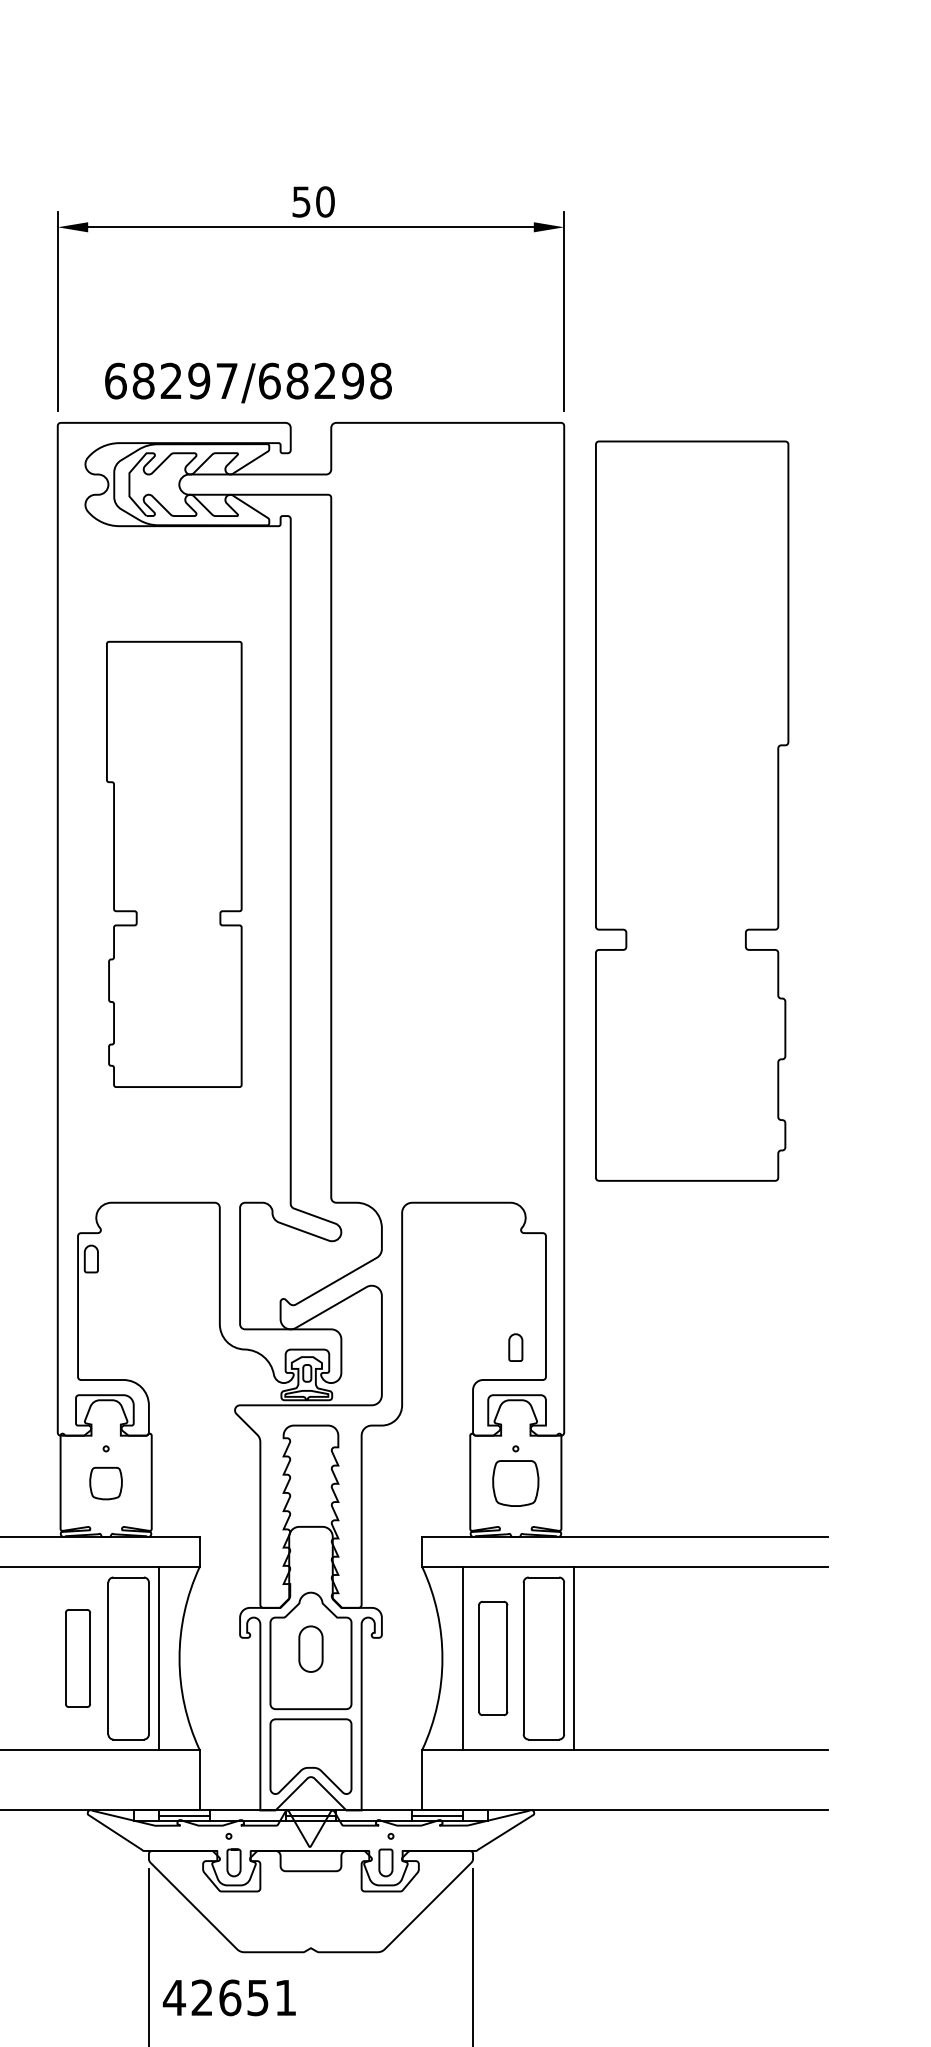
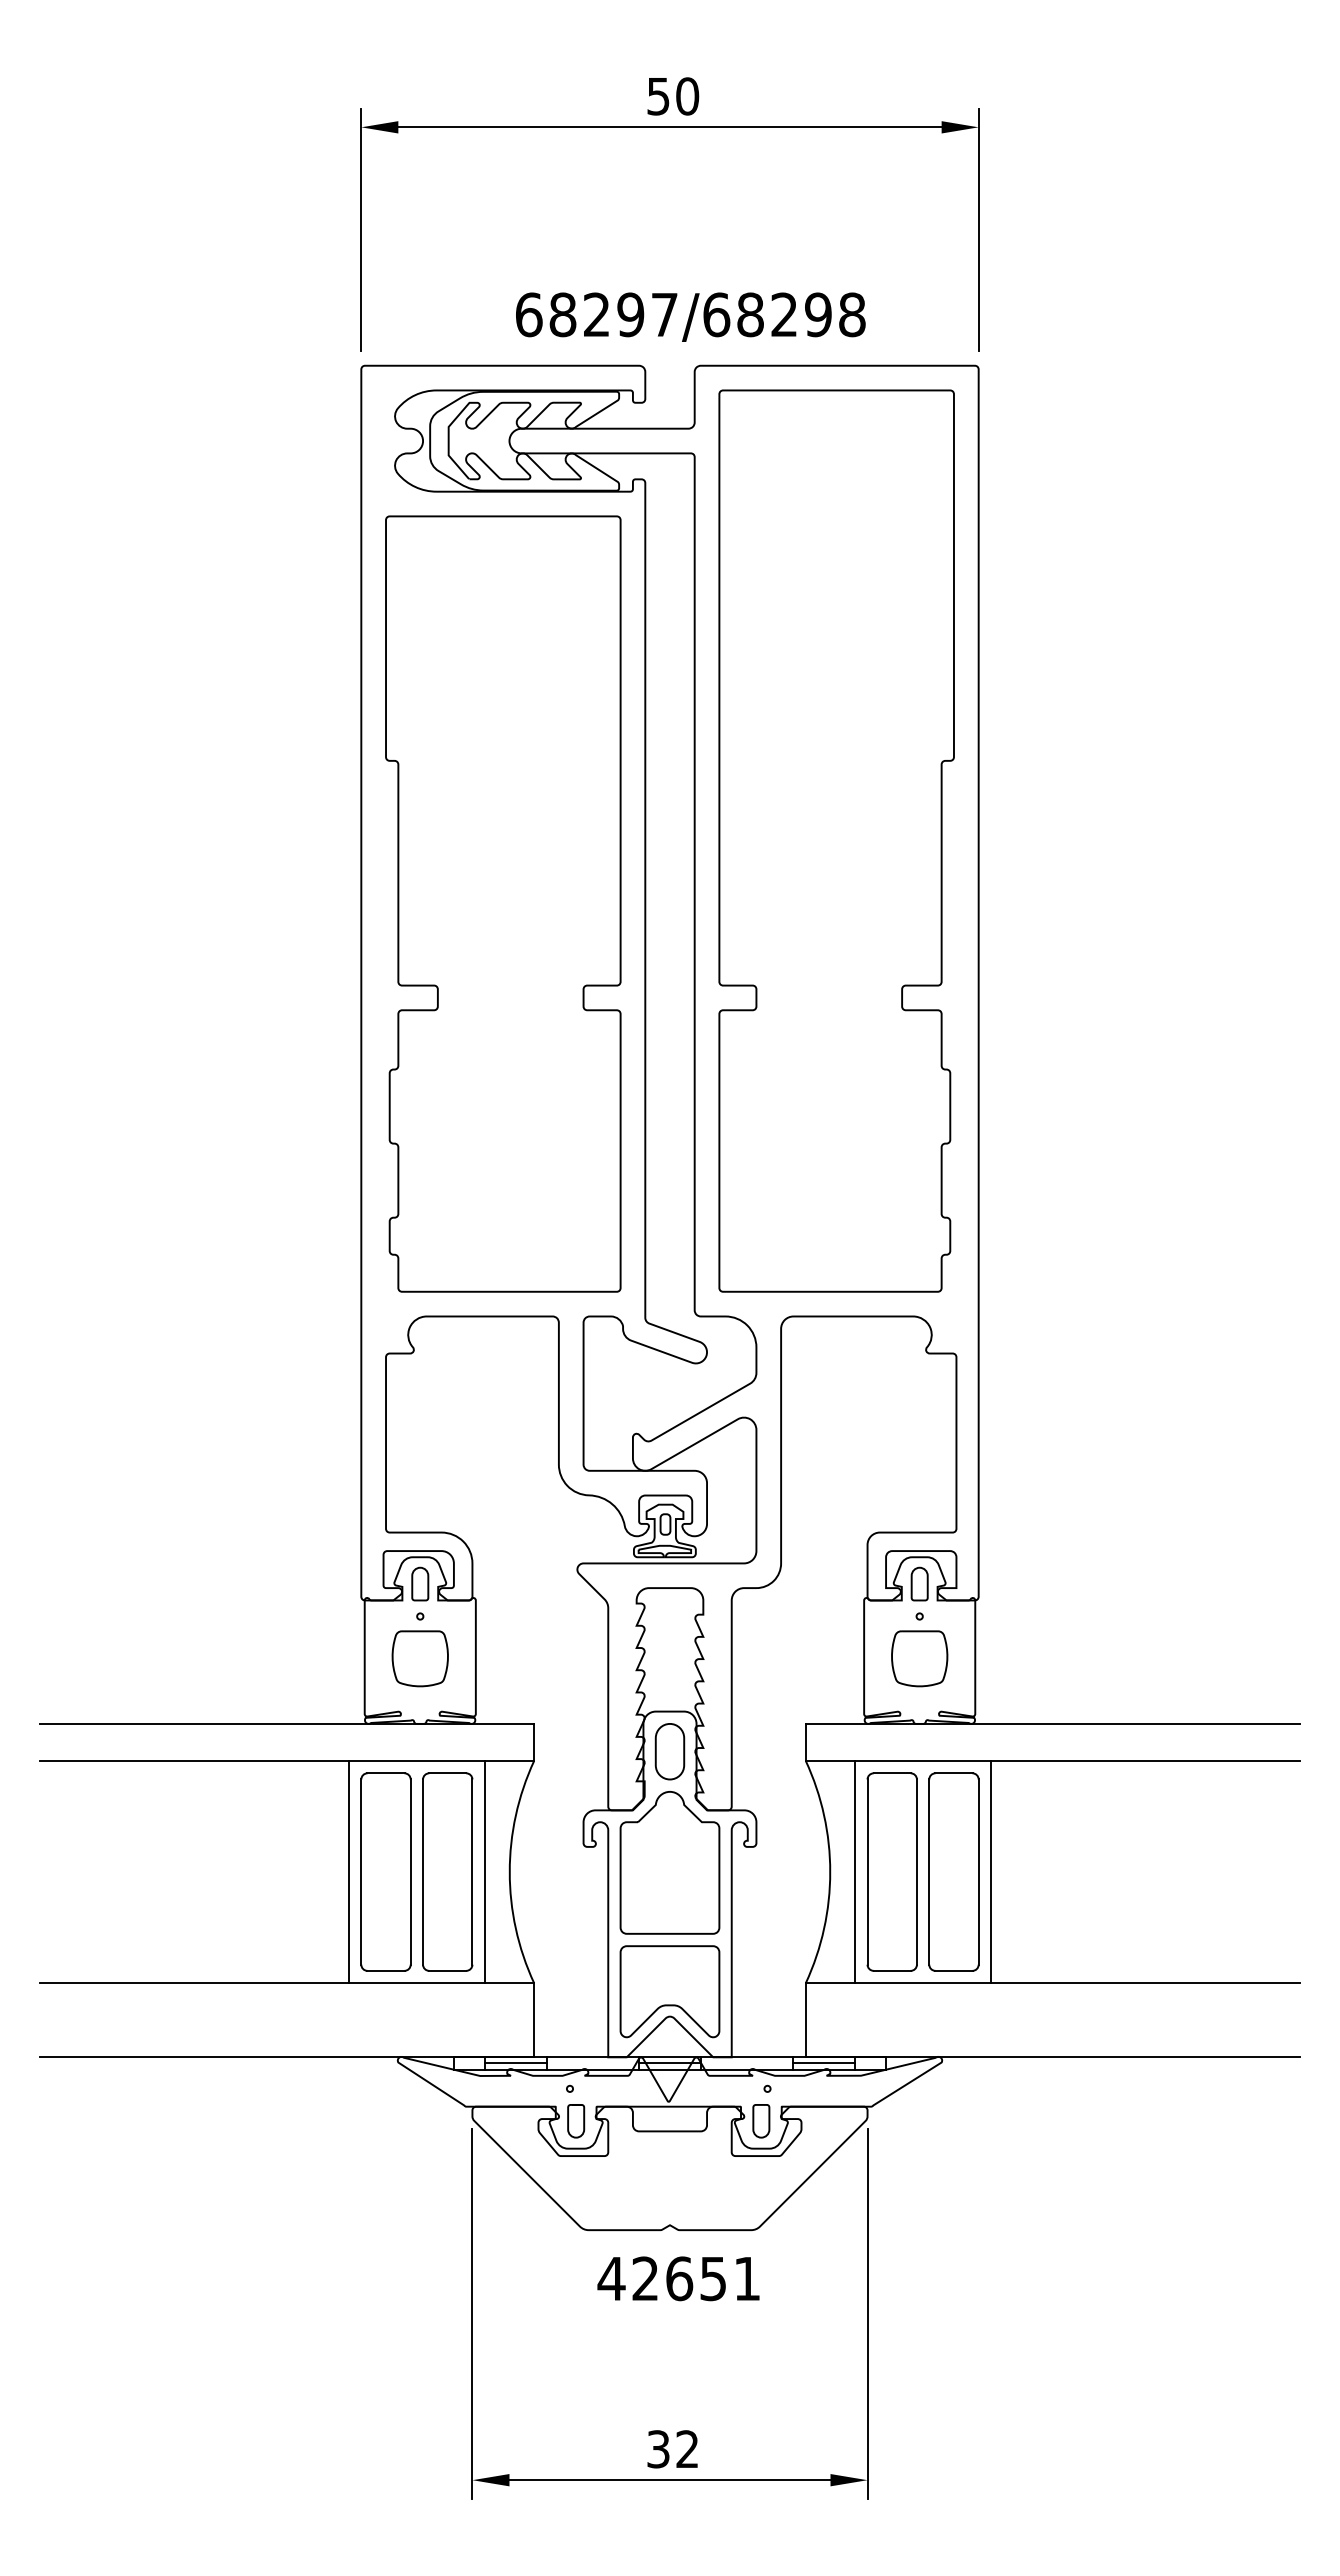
text: (248, 382) -> (690, 316), moved
part: (692, 810) -> (836, 840), moved
part: (174, 863) -> (503, 903), size x1.43
part: (91, 1258) -> (420, 1583), moved
part: (515, 1347) -> (919, 1583), moved
part: (105, 1483) -> (419, 1658), size x1.43
part: (310, 1649) -> (669, 1751), moved
line: (47, 1658) -> (348, 1871), added
part: (77, 1658) -> (385, 1871), size x1.67
part: (492, 1658) -> (891, 1871), size x1.43
text: (229, 1997) -> (678, 2278), moved

